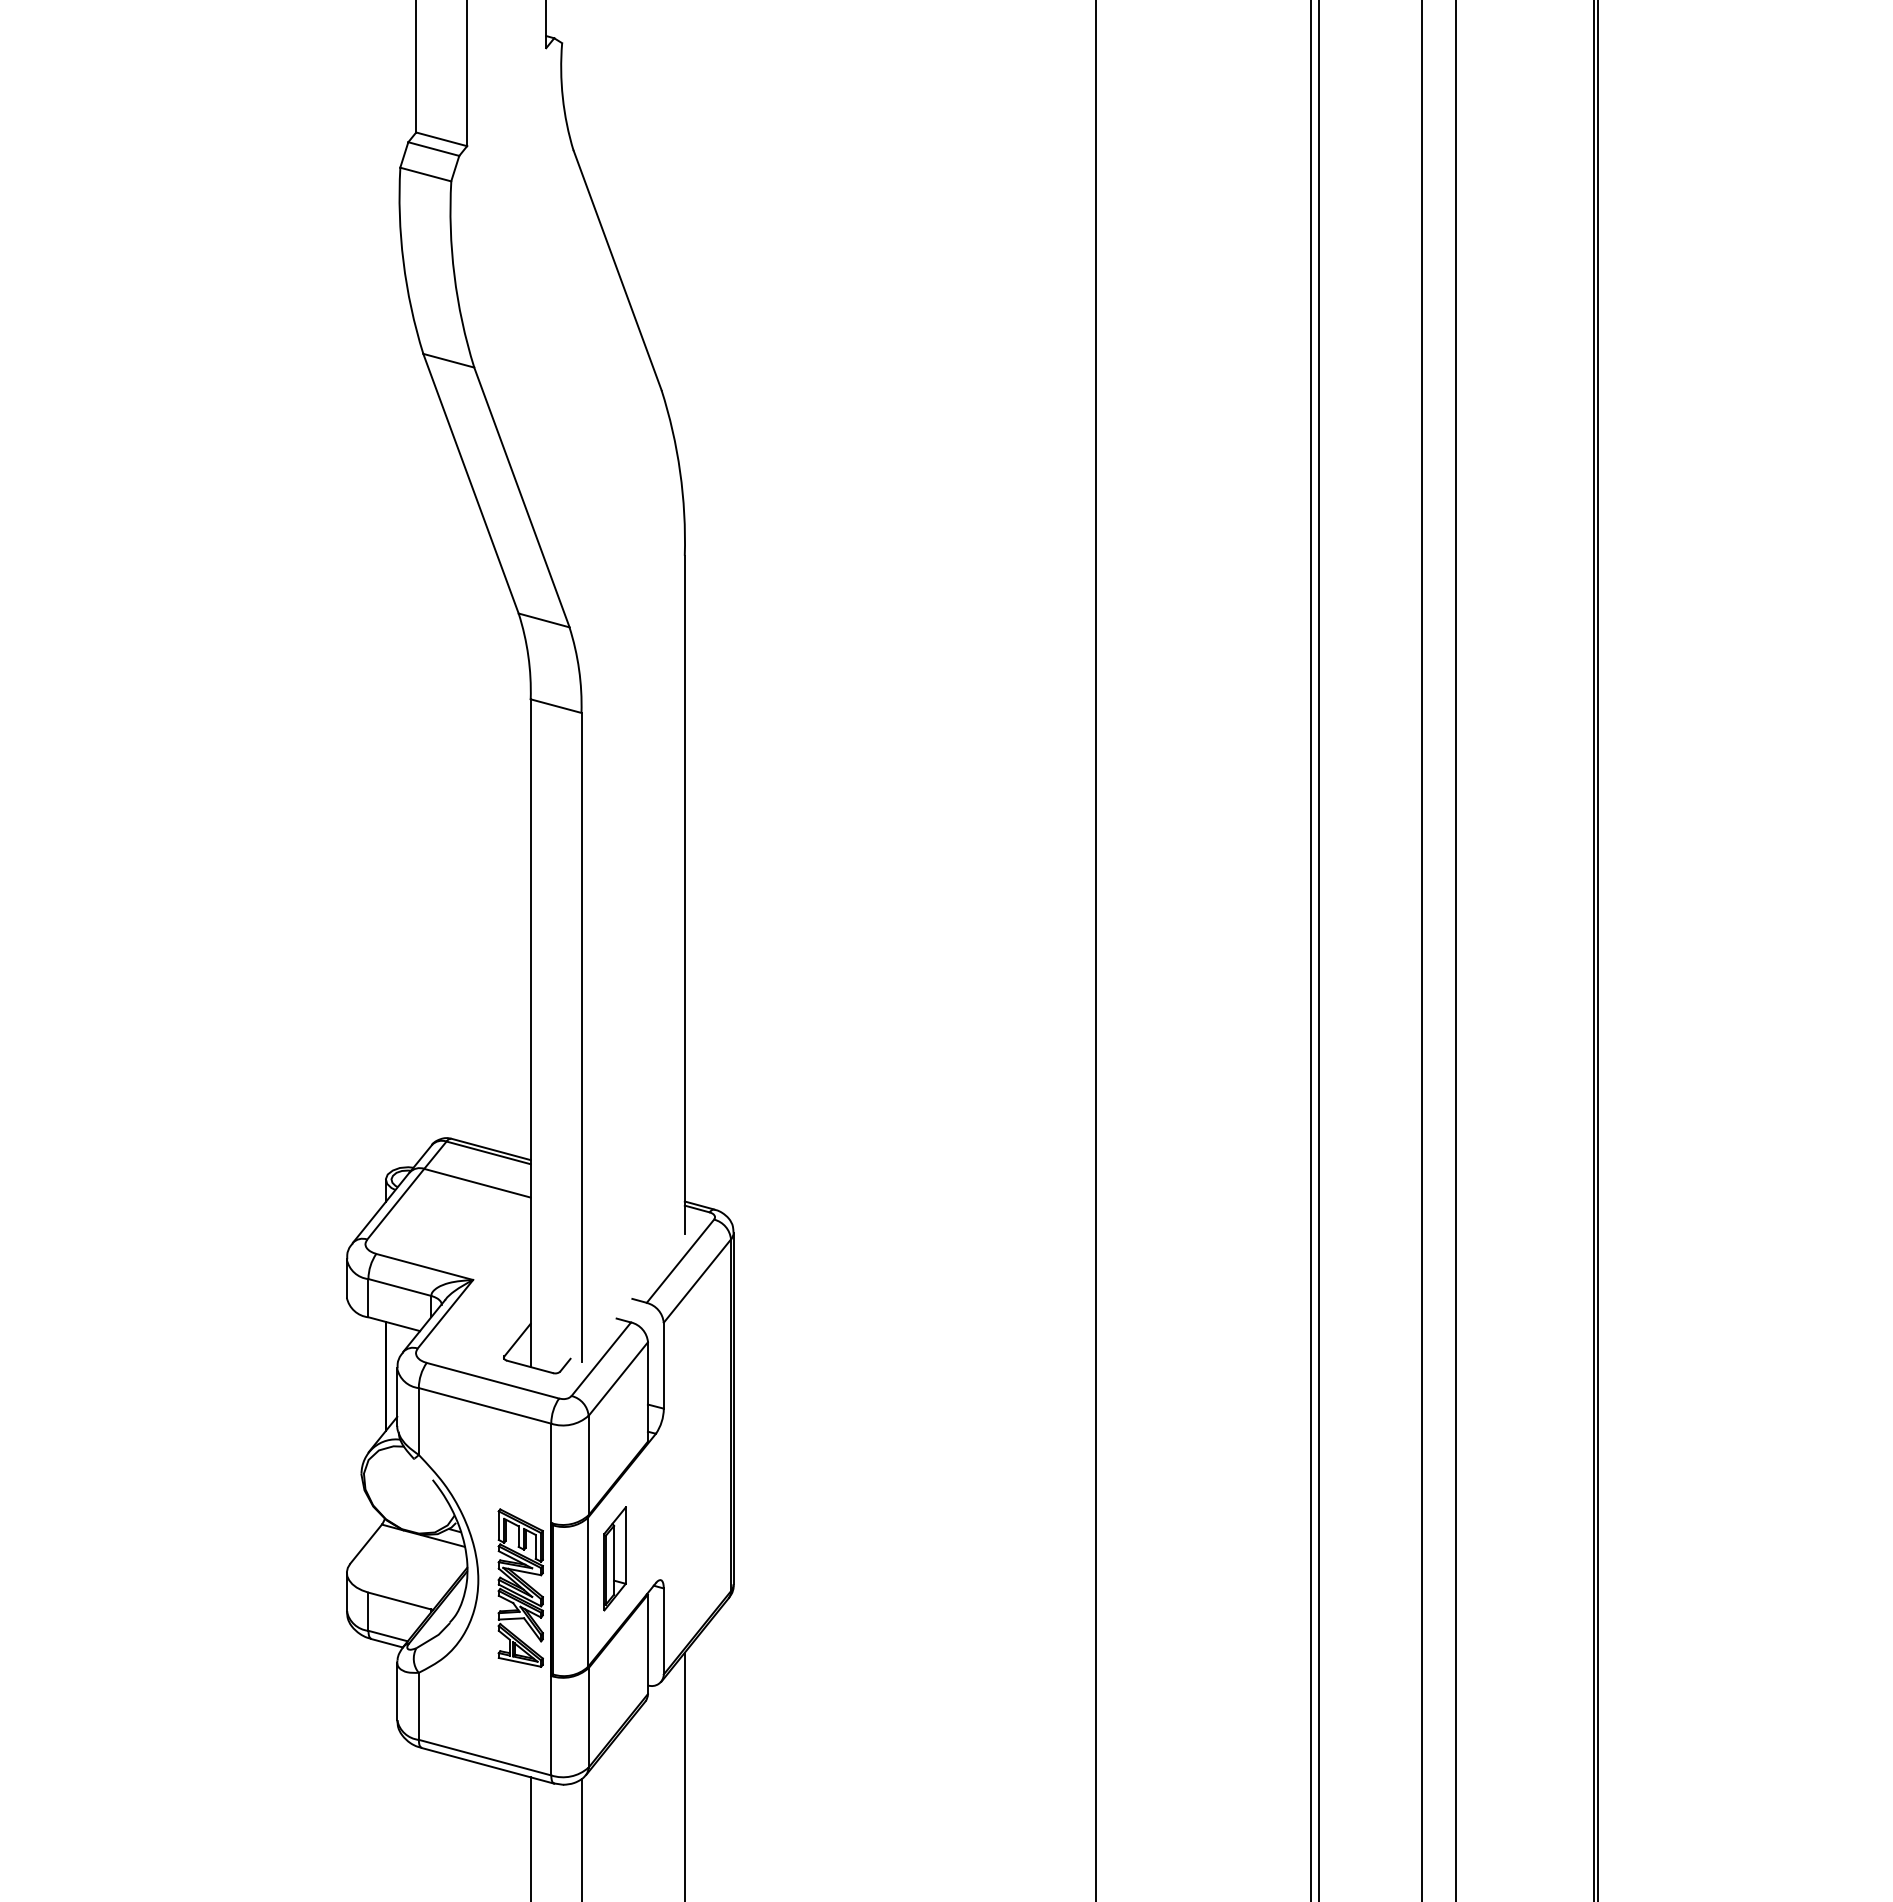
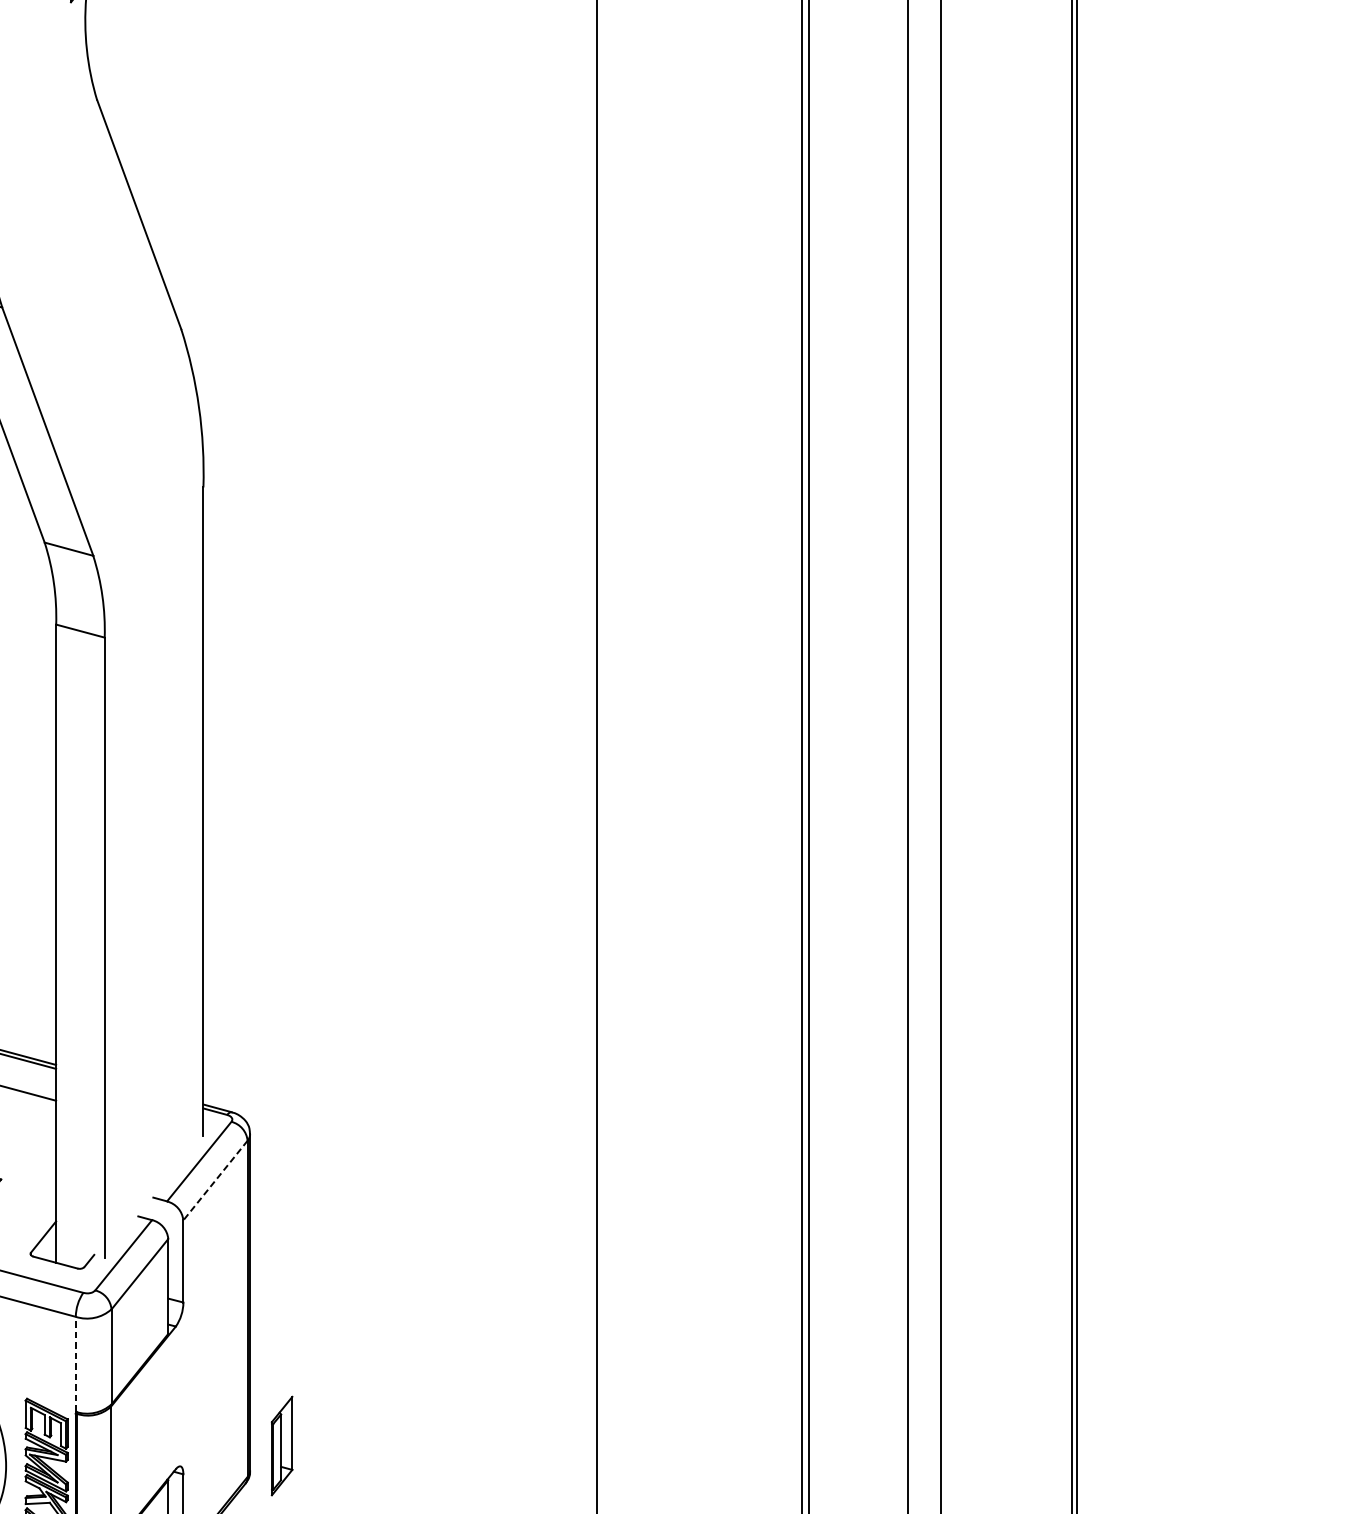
line: (697, 1281) -> (215, 1180), solid -> dashed
line: (551, 1473) -> (76, 1364), solid -> dashed
part: (614, 1558) -> (281, 1445), moved

